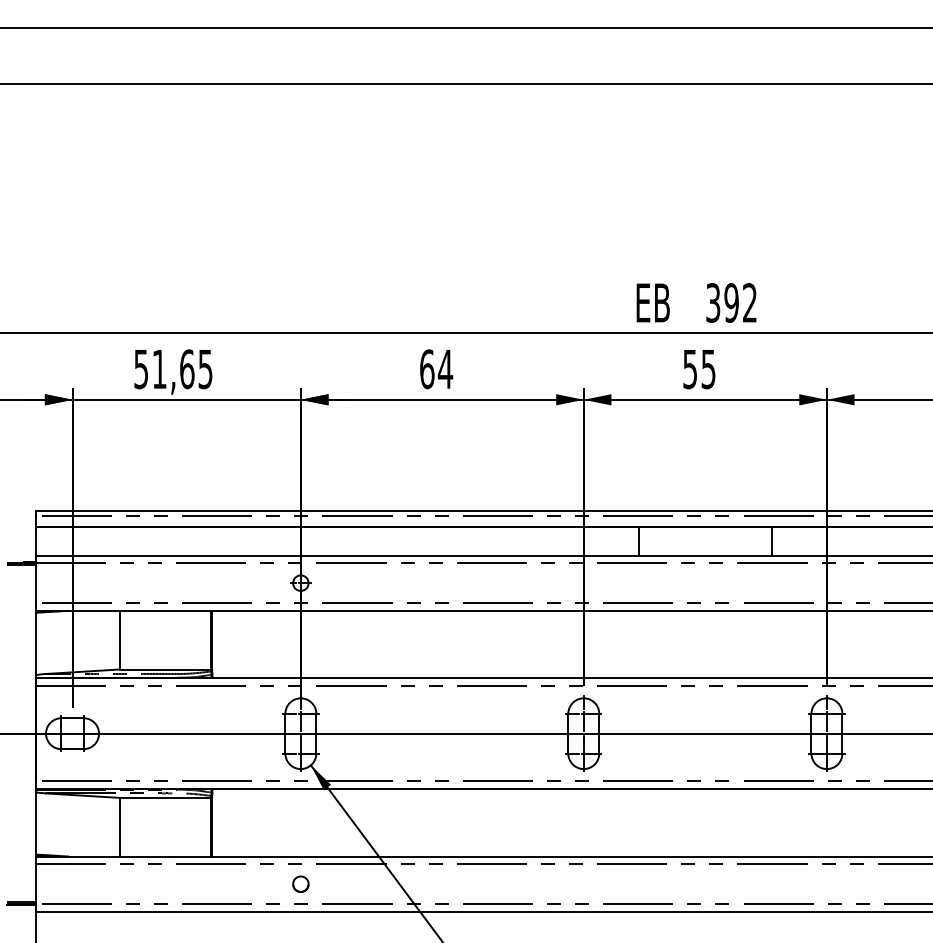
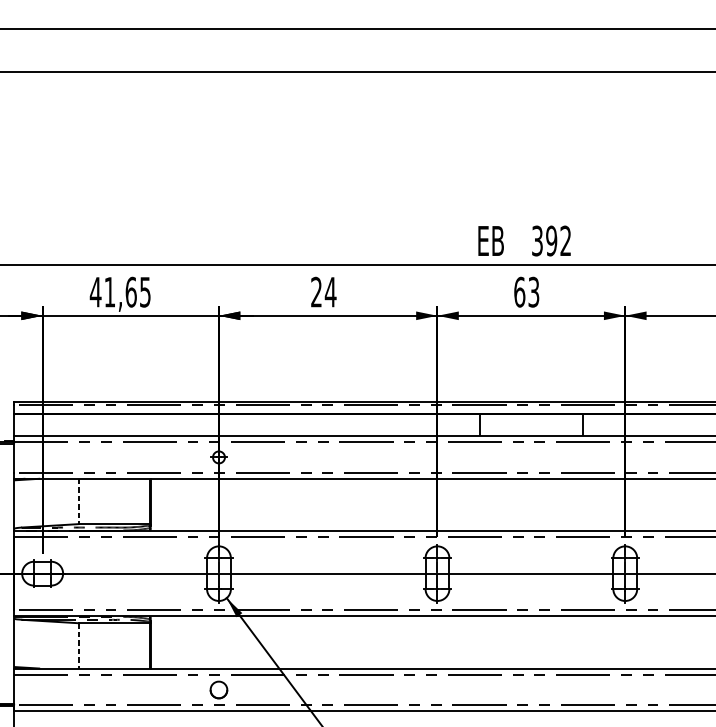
text: (140, 369) -> (95, 292), 51,65 -> 41,65
text: (427, 369) -> (316, 292), 64 -> 24
text: (699, 369) -> (526, 292), 55 -> 63
line: (119, 640) -> (78, 501), solid -> dashed
line: (119, 827) -> (78, 646), solid -> dashed
part: (300, 883) -> (218, 689), size x1.4

